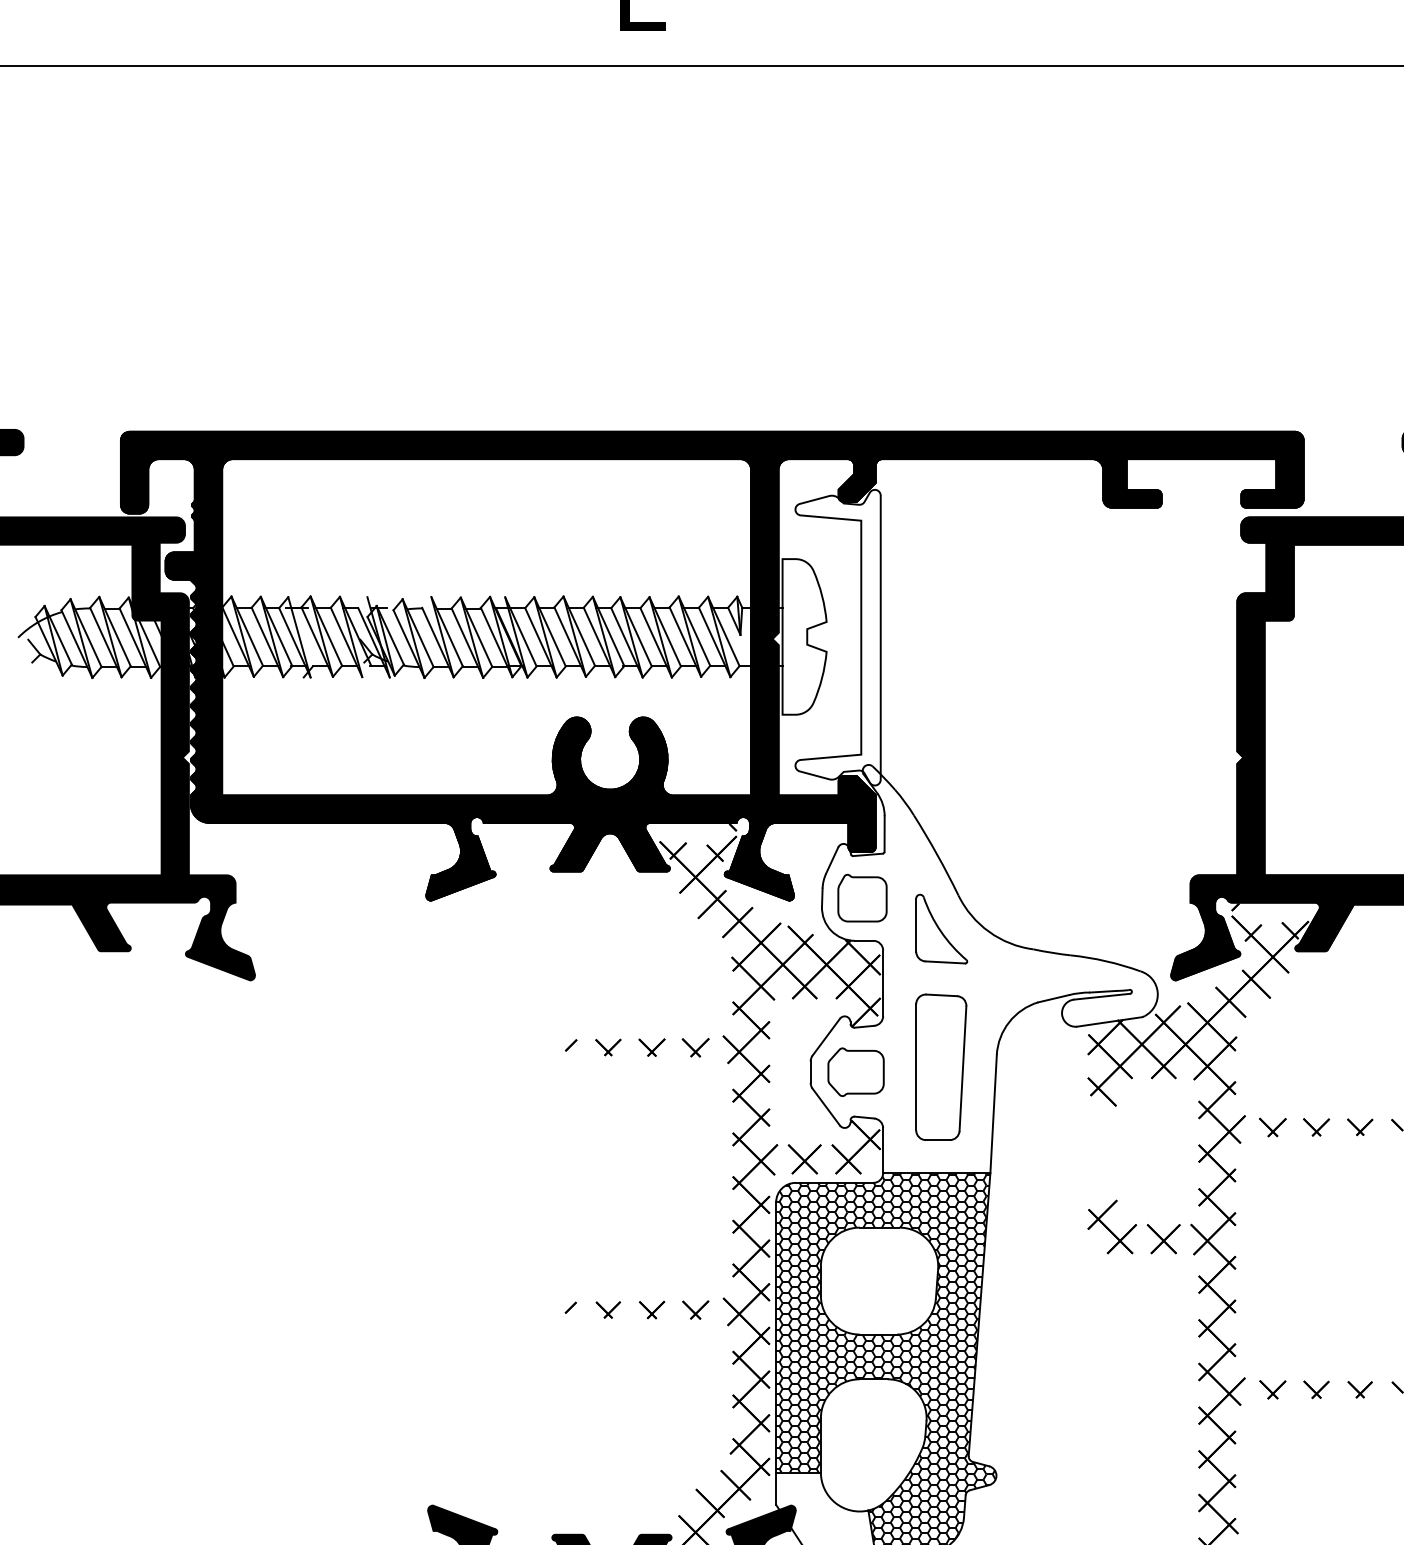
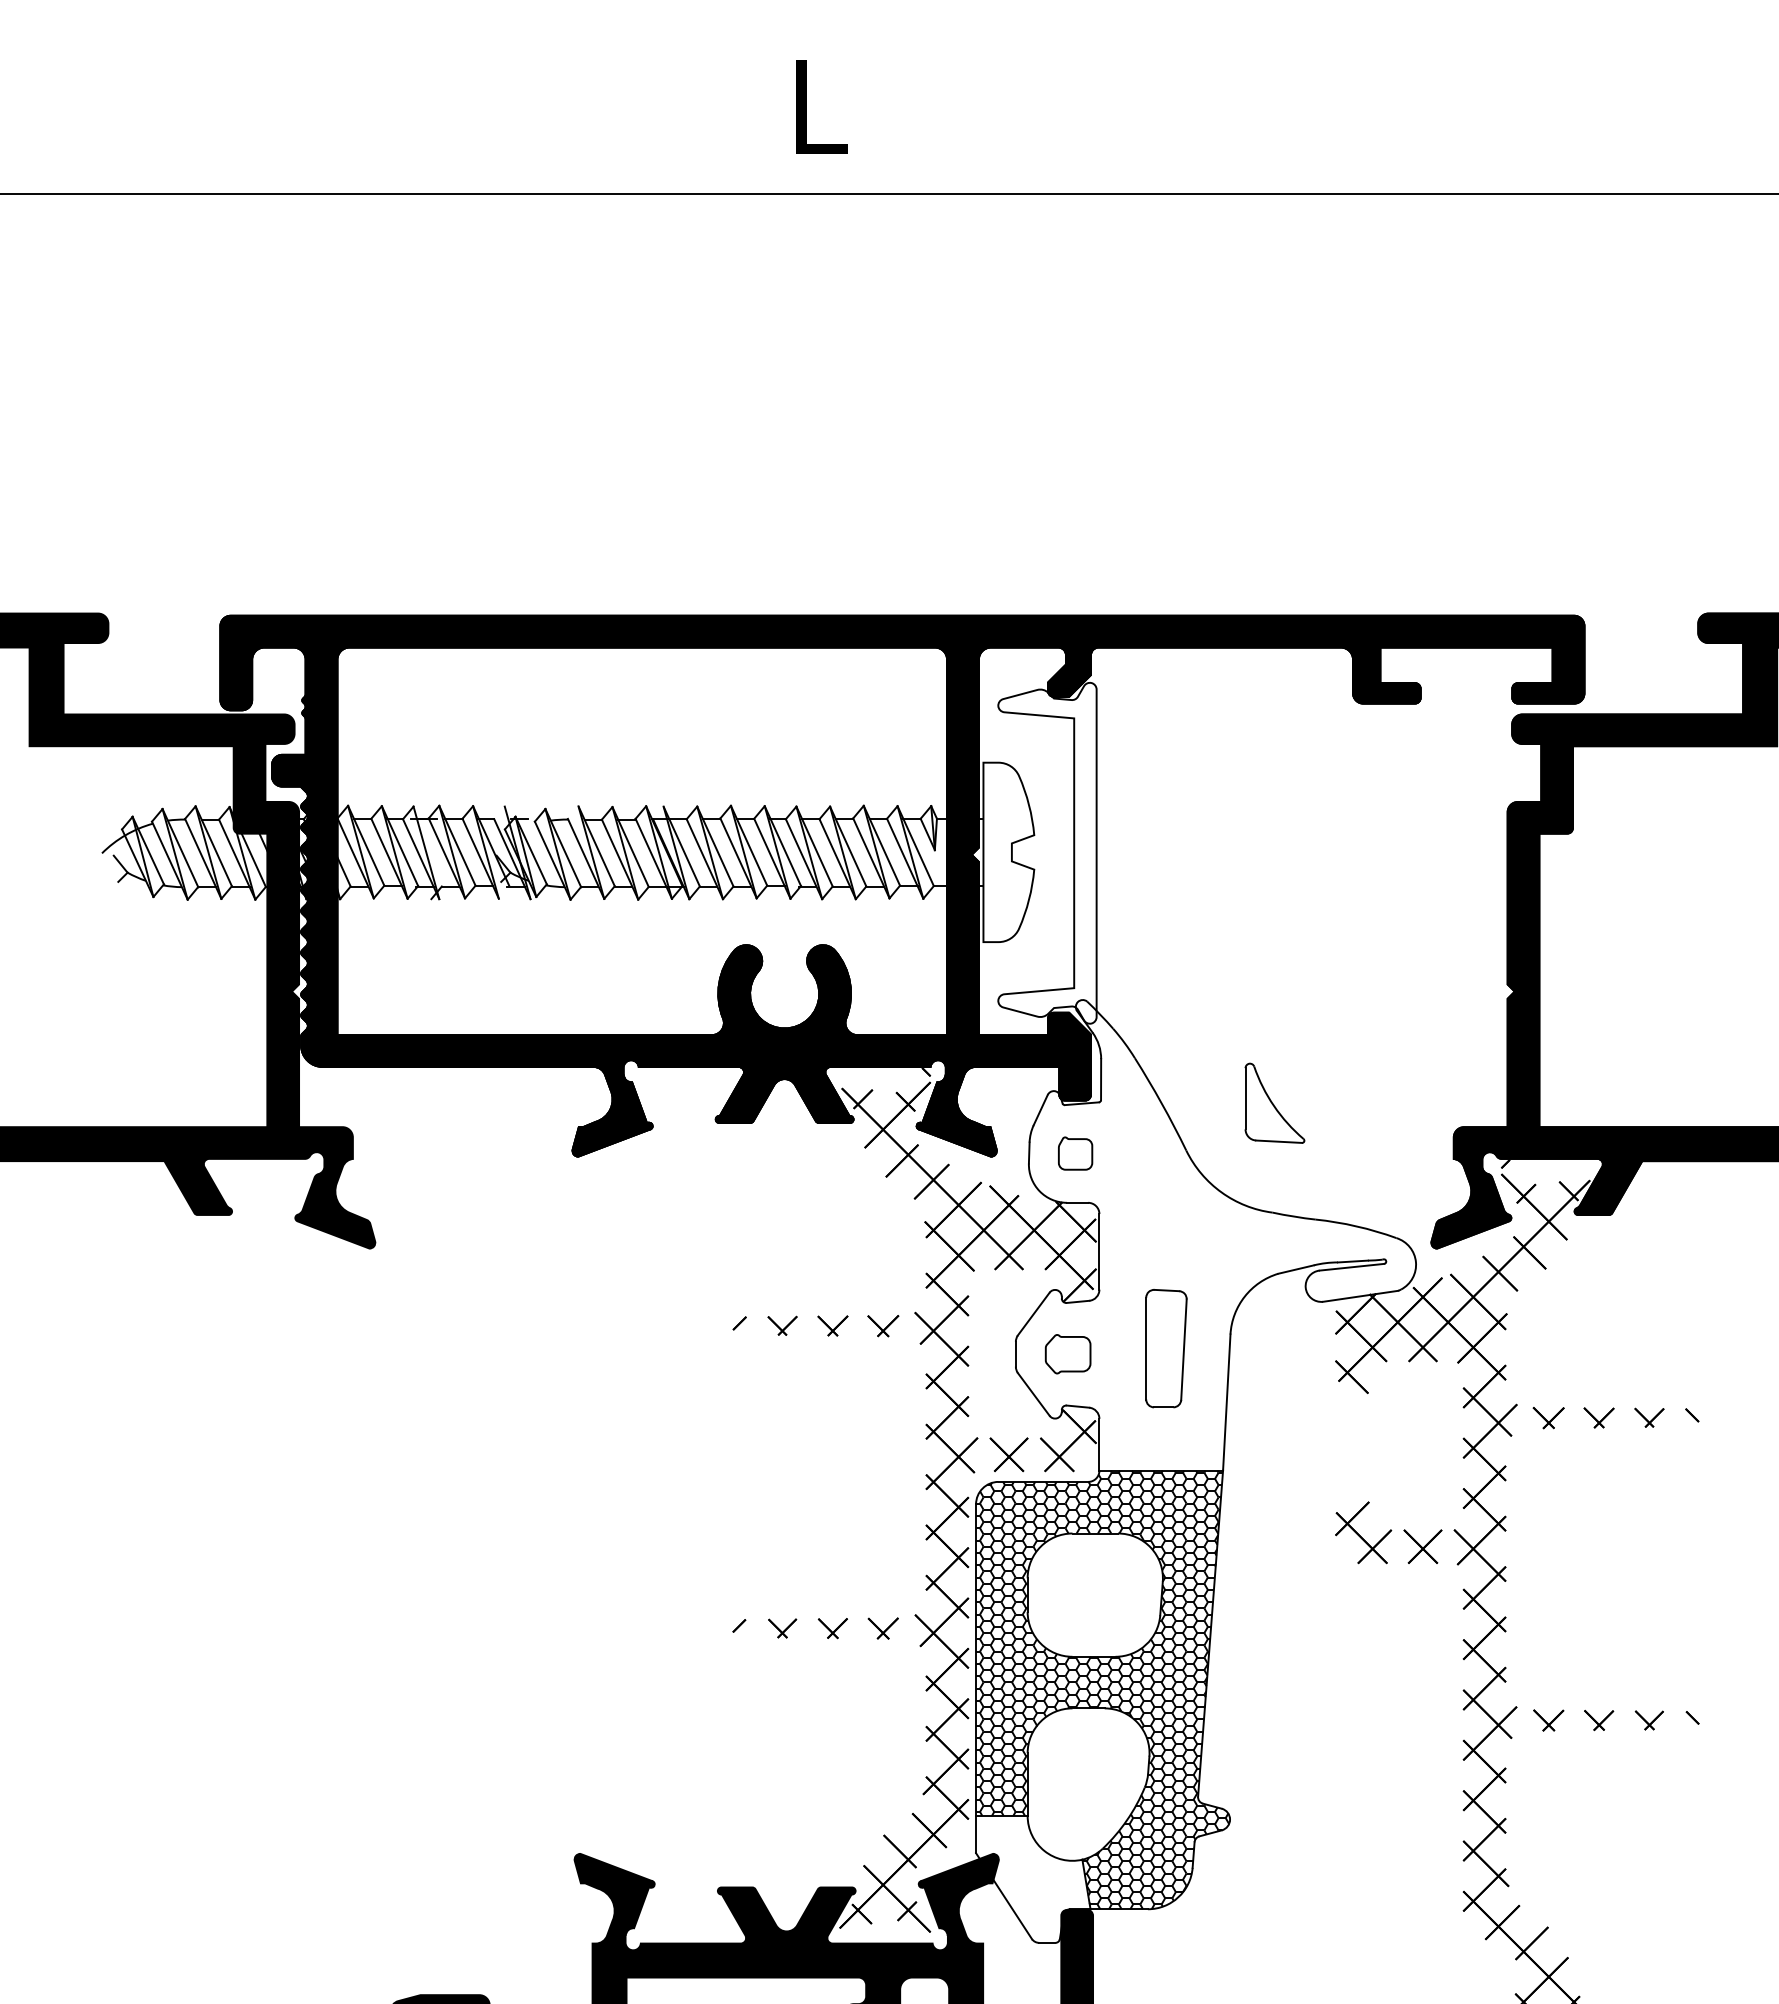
part: (862, 898) -> (1075, 1153), size x0.6
part: (941, 928) -> (1274, 1102), moved
part: (941, 1067) -> (1166, 1348), size x0.7
part: (855, 1071) -> (1067, 1353), size x0.7

